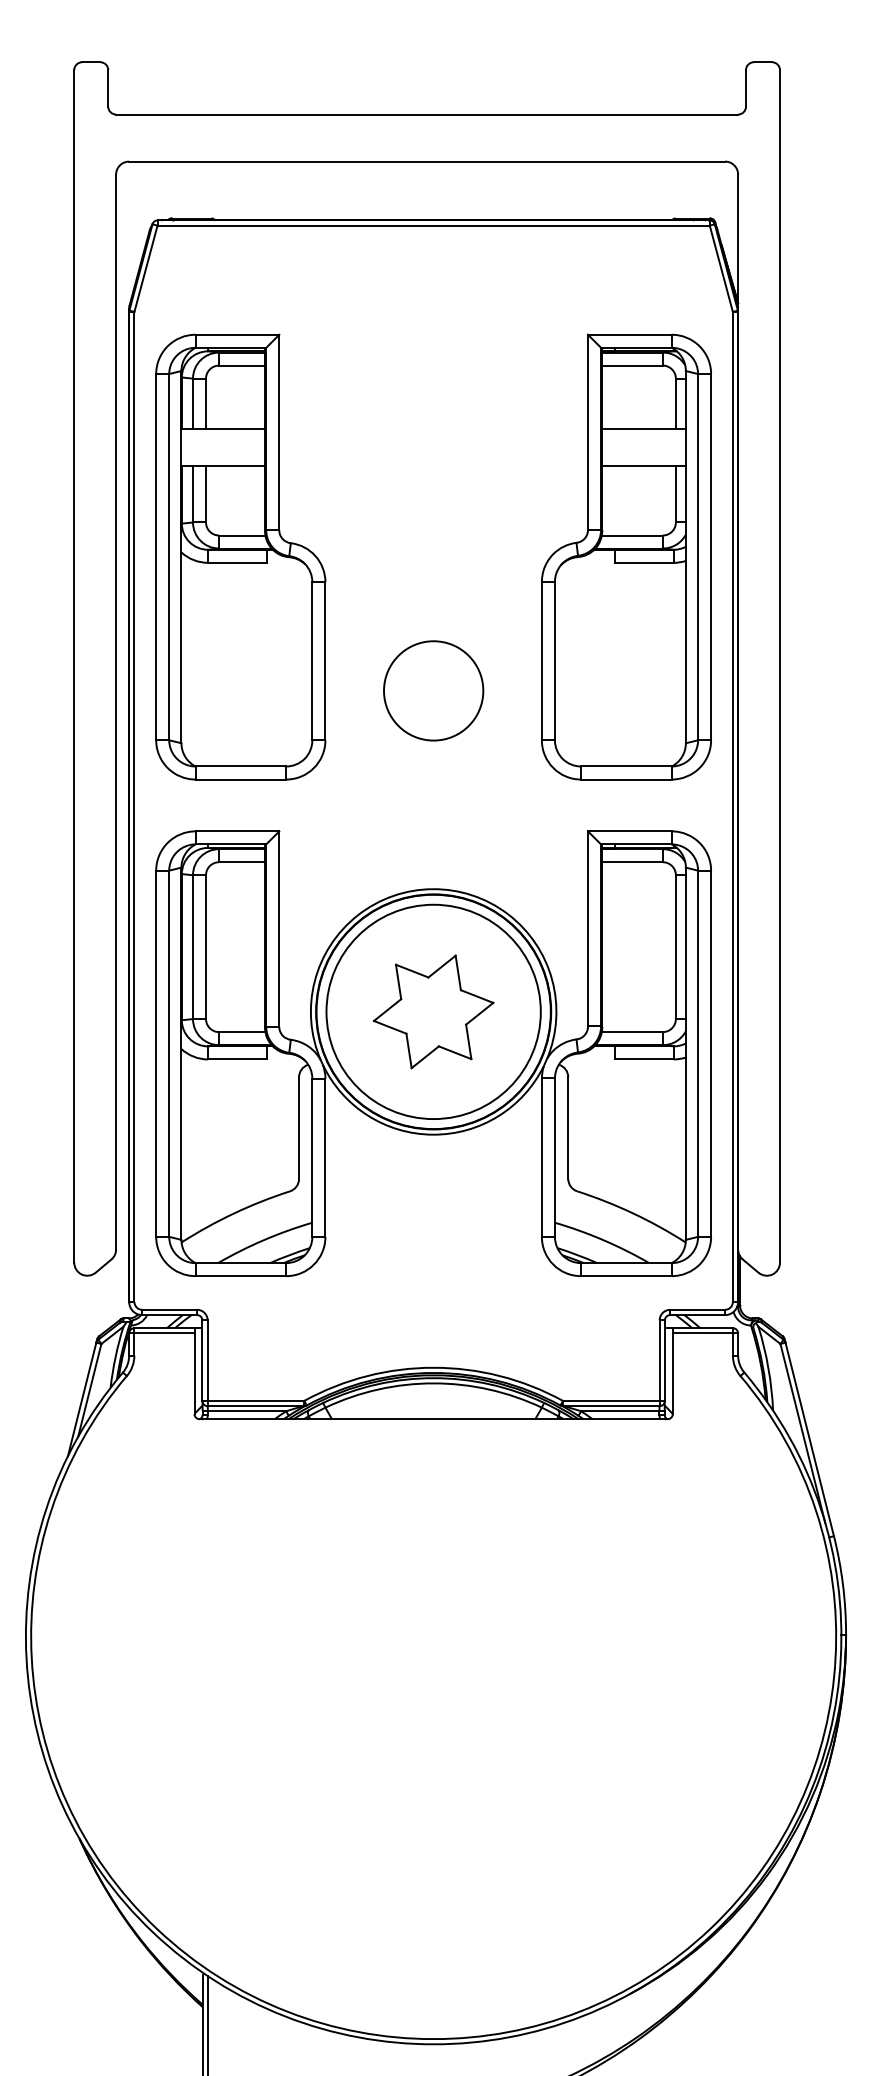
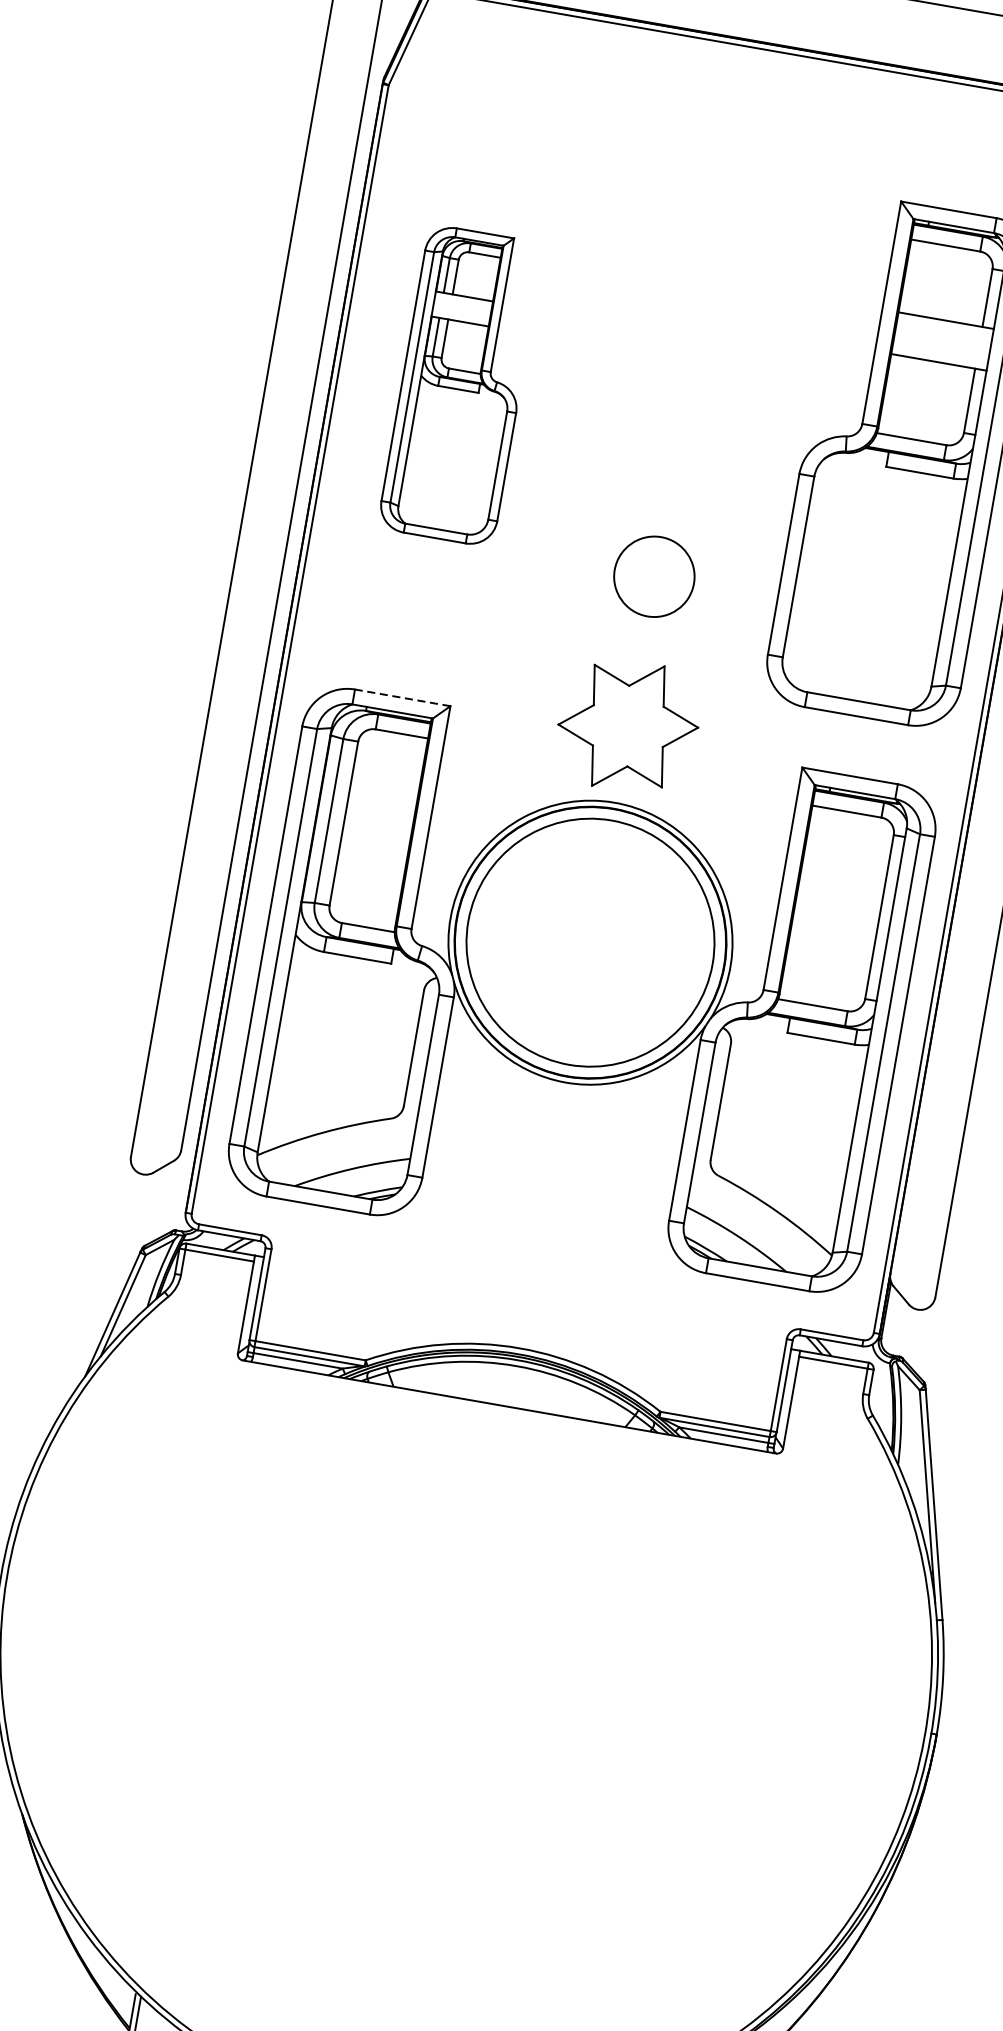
part: (240, 556) -> (460, 385), size x0.6
circle: (433, 690) -> (654, 576), size x0.7
line: (237, 831) -> (402, 698), solid -> dashed
part: (433, 1011) -> (628, 725), moved

